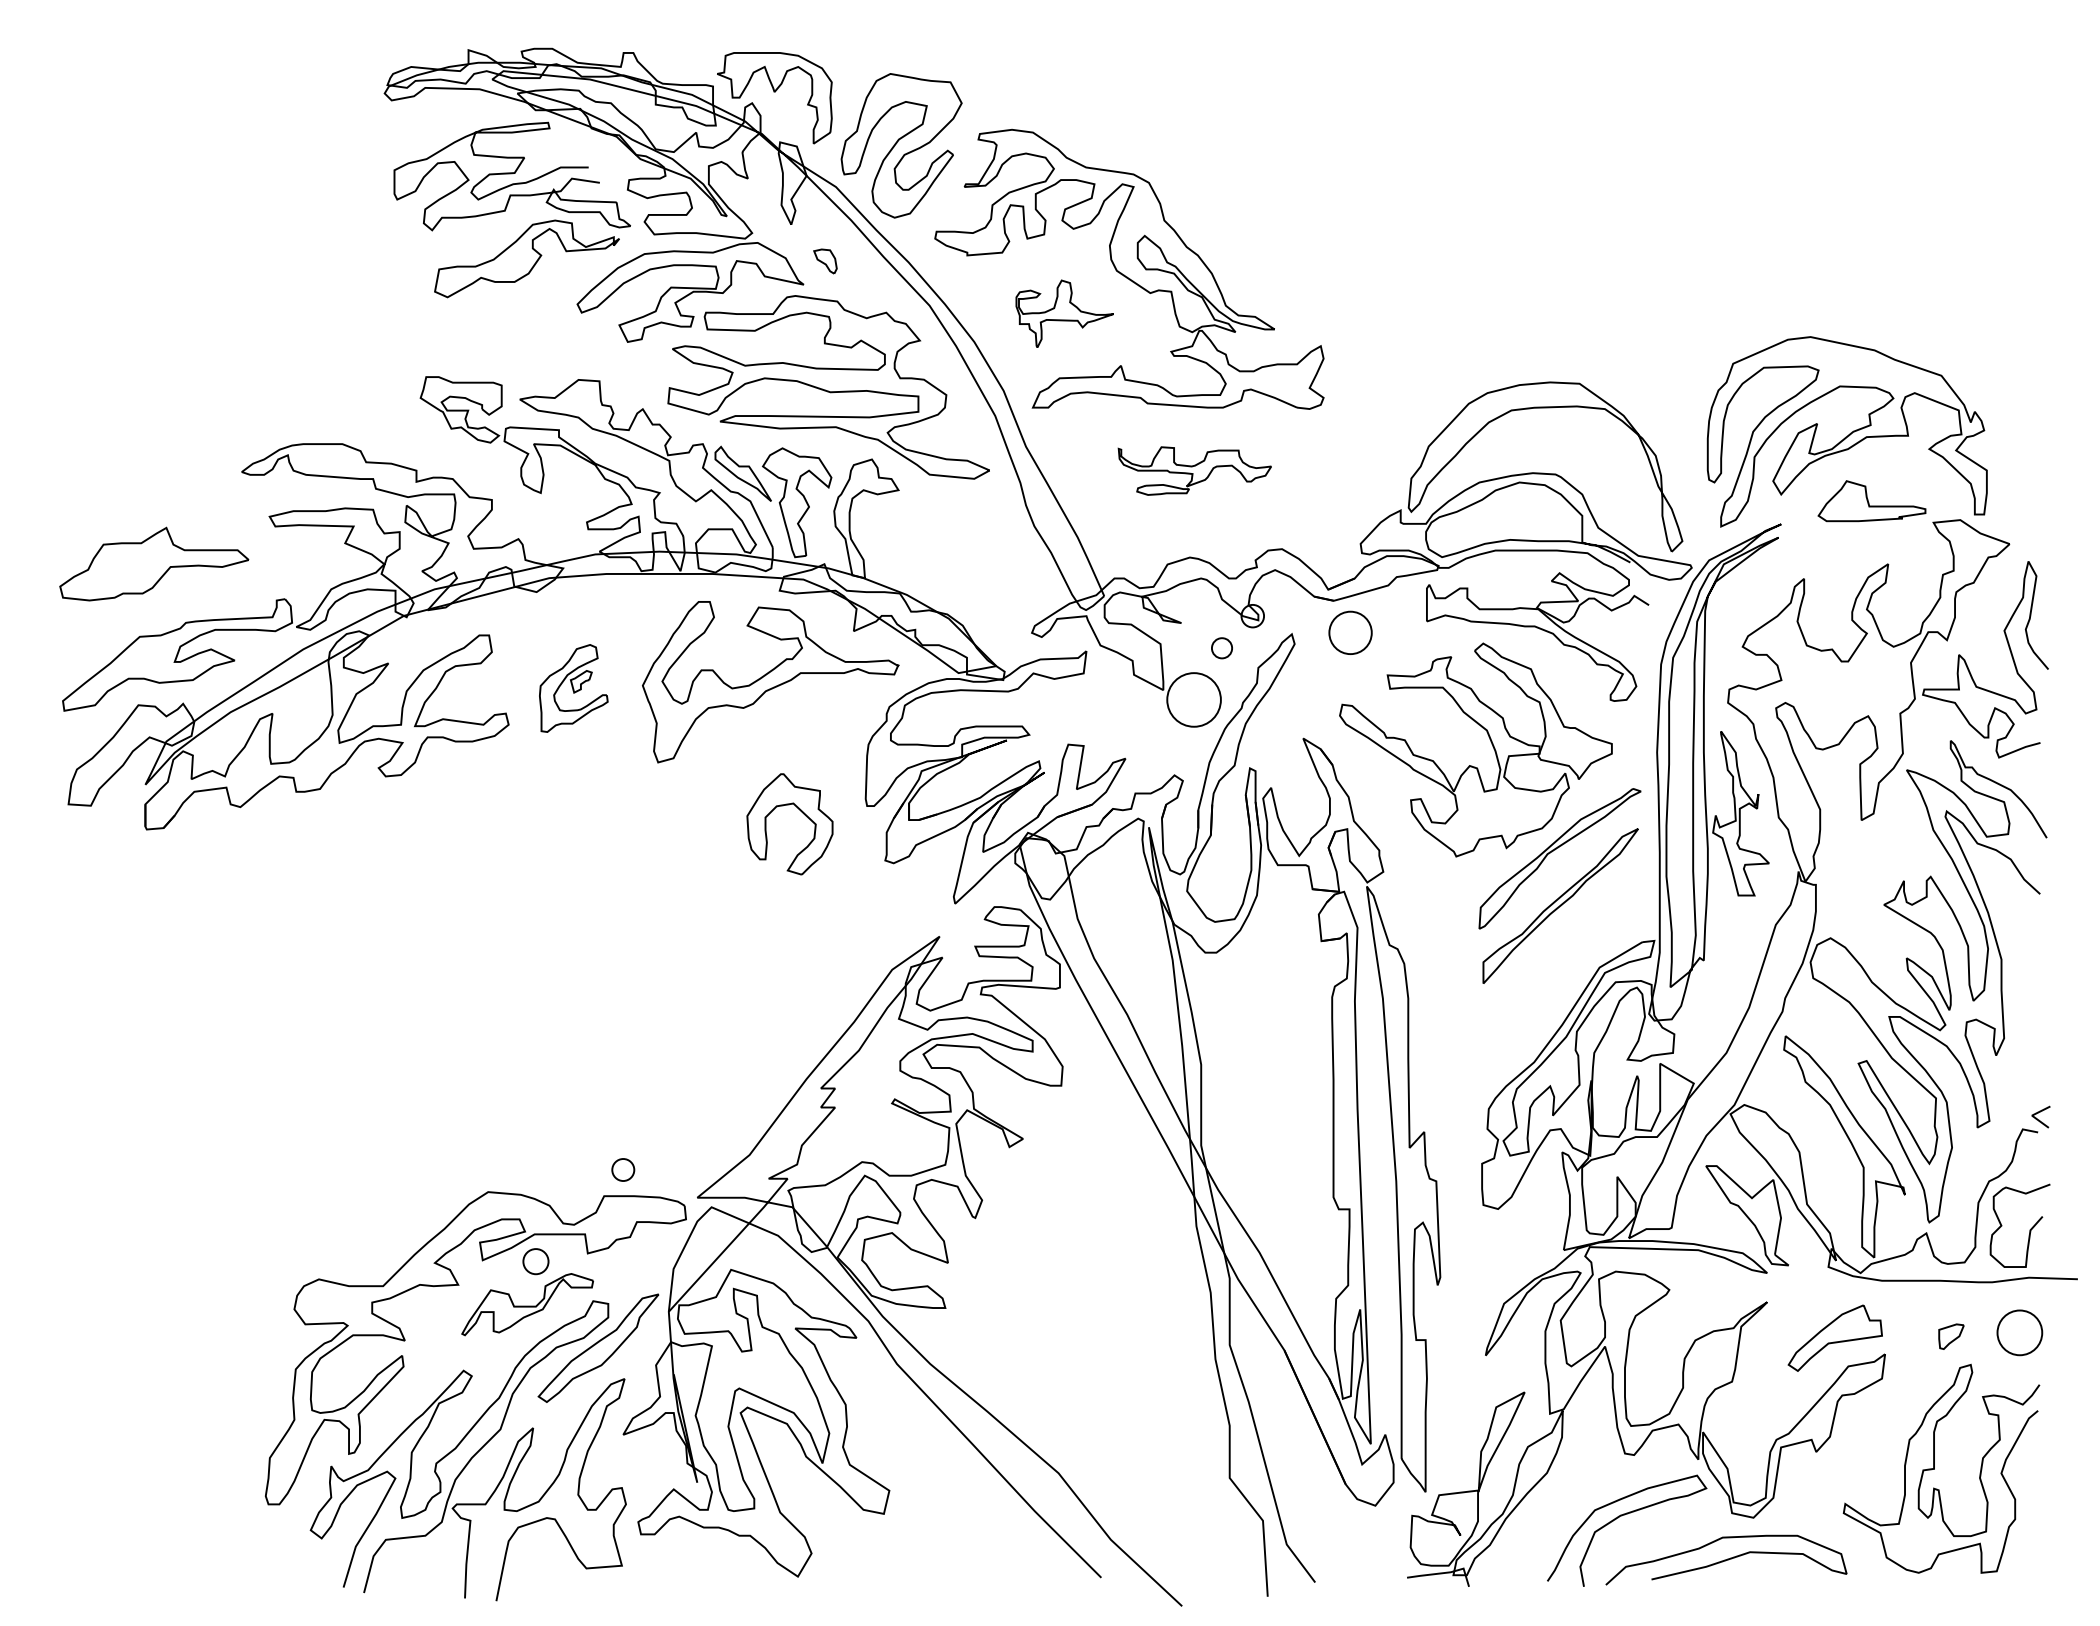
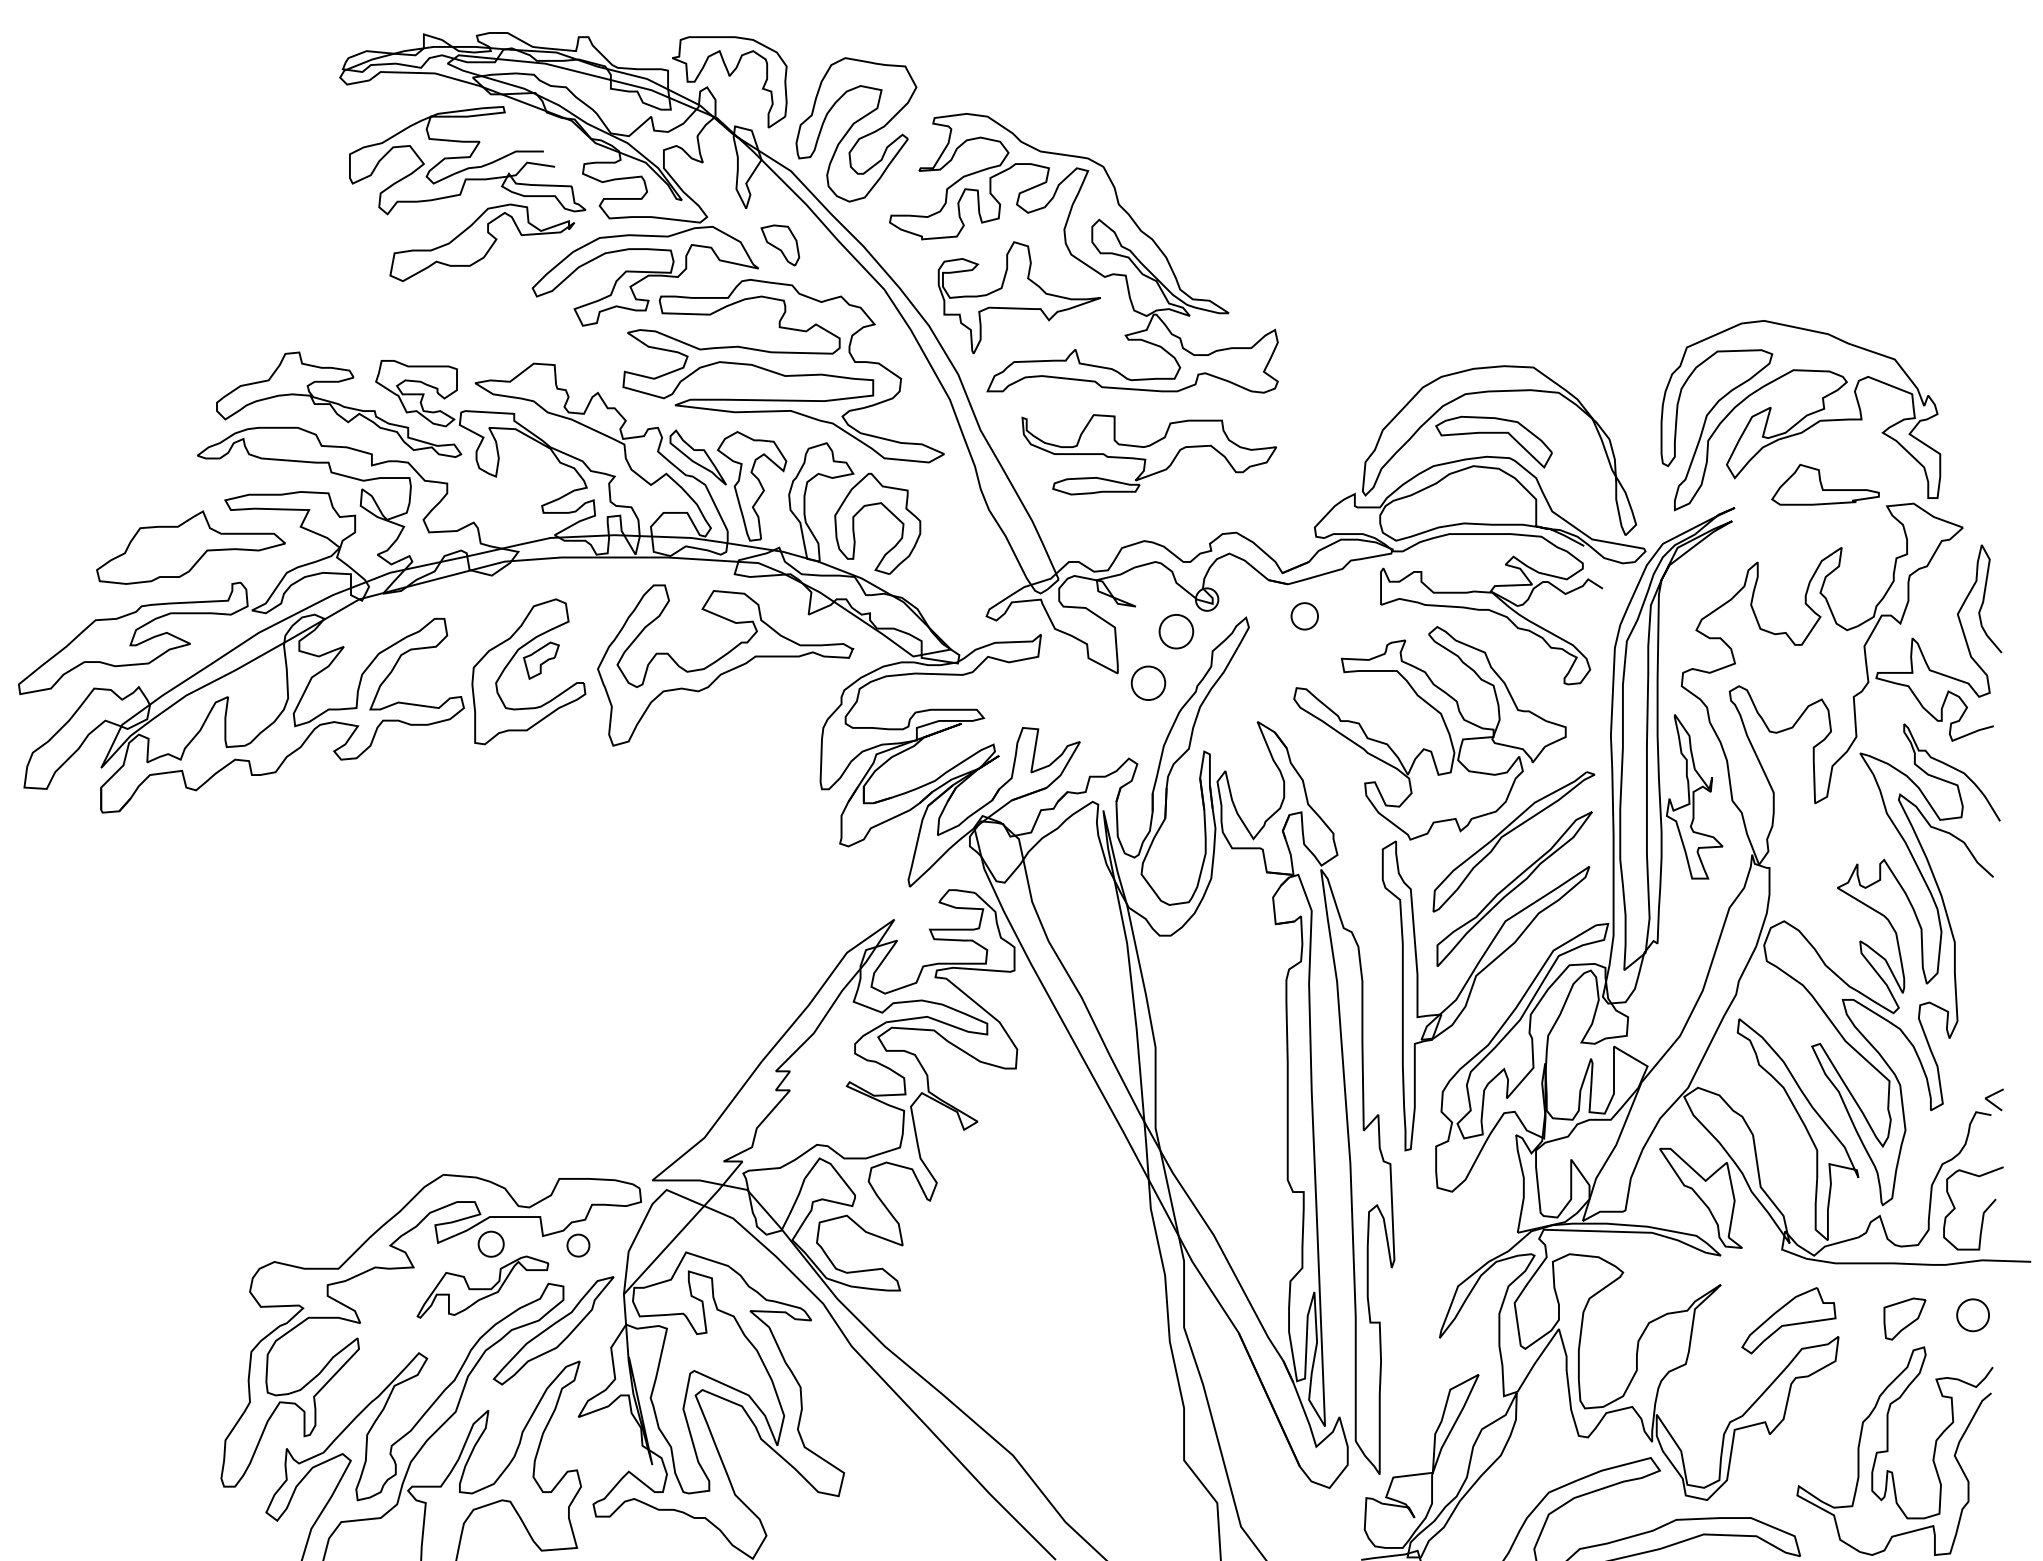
part: (825, 261) -> (780, 245), size x1.67
part: (1064, 313) -> (1019, 297), size x1.67
part: (383, 420) -> (338, 404), added
part: (1539, 449) -> (1493, 433), added
part: (1194, 470) -> (1148, 454), size x1.67
part: (154, 563) -> (191, 547), moved
circle: (1350, 632) -> (1304, 615), size x0.62
circle: (1221, 648) -> (1175, 631), size x1.67
part: (573, 688) -> (528, 671), size x1.67
circle: (1193, 699) -> (1147, 682), size x0.62
part: (801, 812) -> (889, 512), moved
part: (1518, 1007) -> (1472, 990), added
circle: (623, 1169) -> (578, 1245), moved
circle: (2019, 1332) -> (1972, 1315), size x0.71
part: (1951, 1336) -> (1904, 1319), size x1.67

